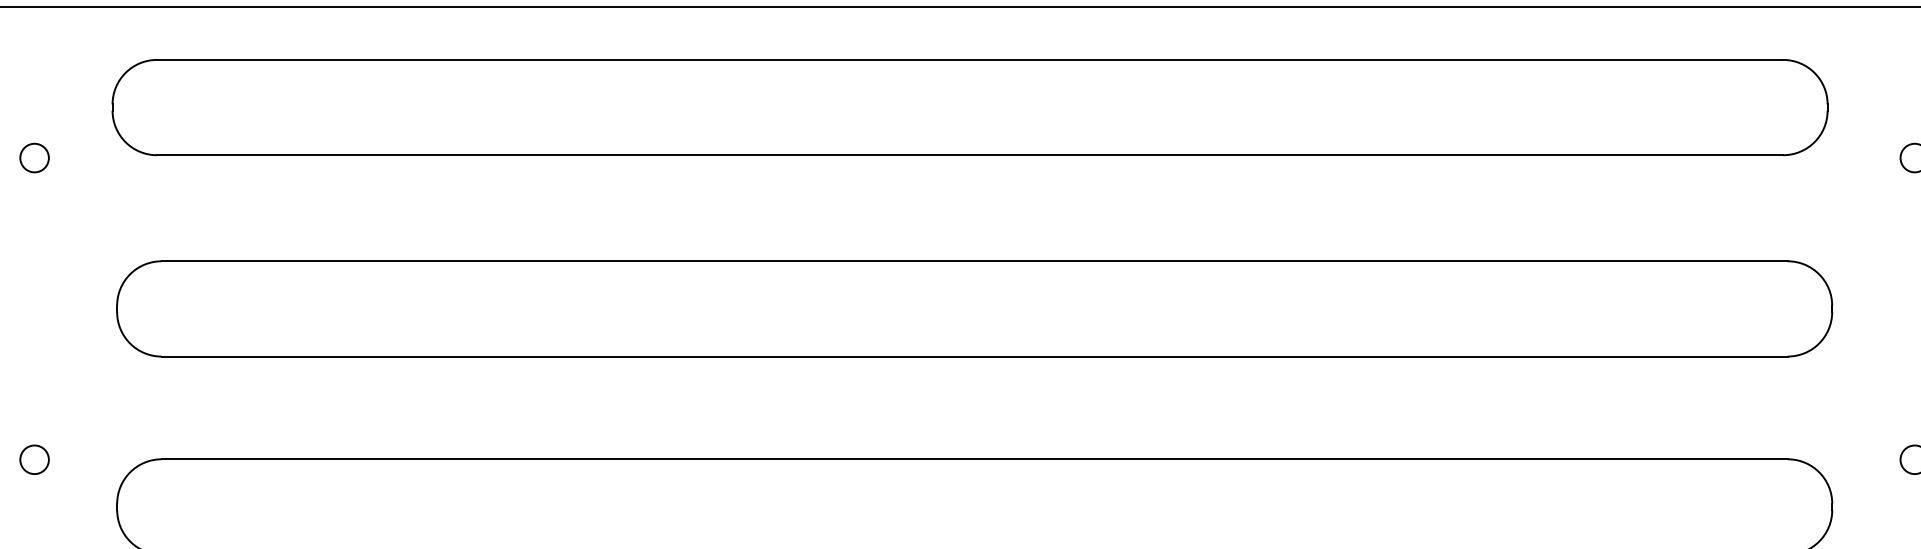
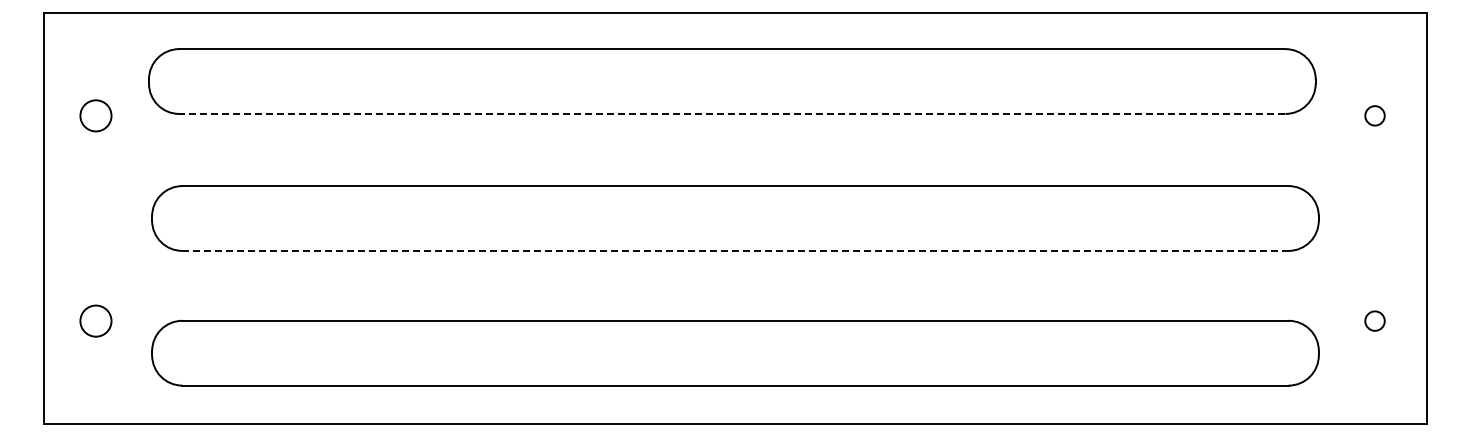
line: (968, 154) -> (731, 113), solid -> dashed
circle: (33, 157) -> (95, 115), size x1.6
line: (974, 355) -> (735, 250), solid -> dashed
circle: (33, 458) -> (95, 320), size x1.6

